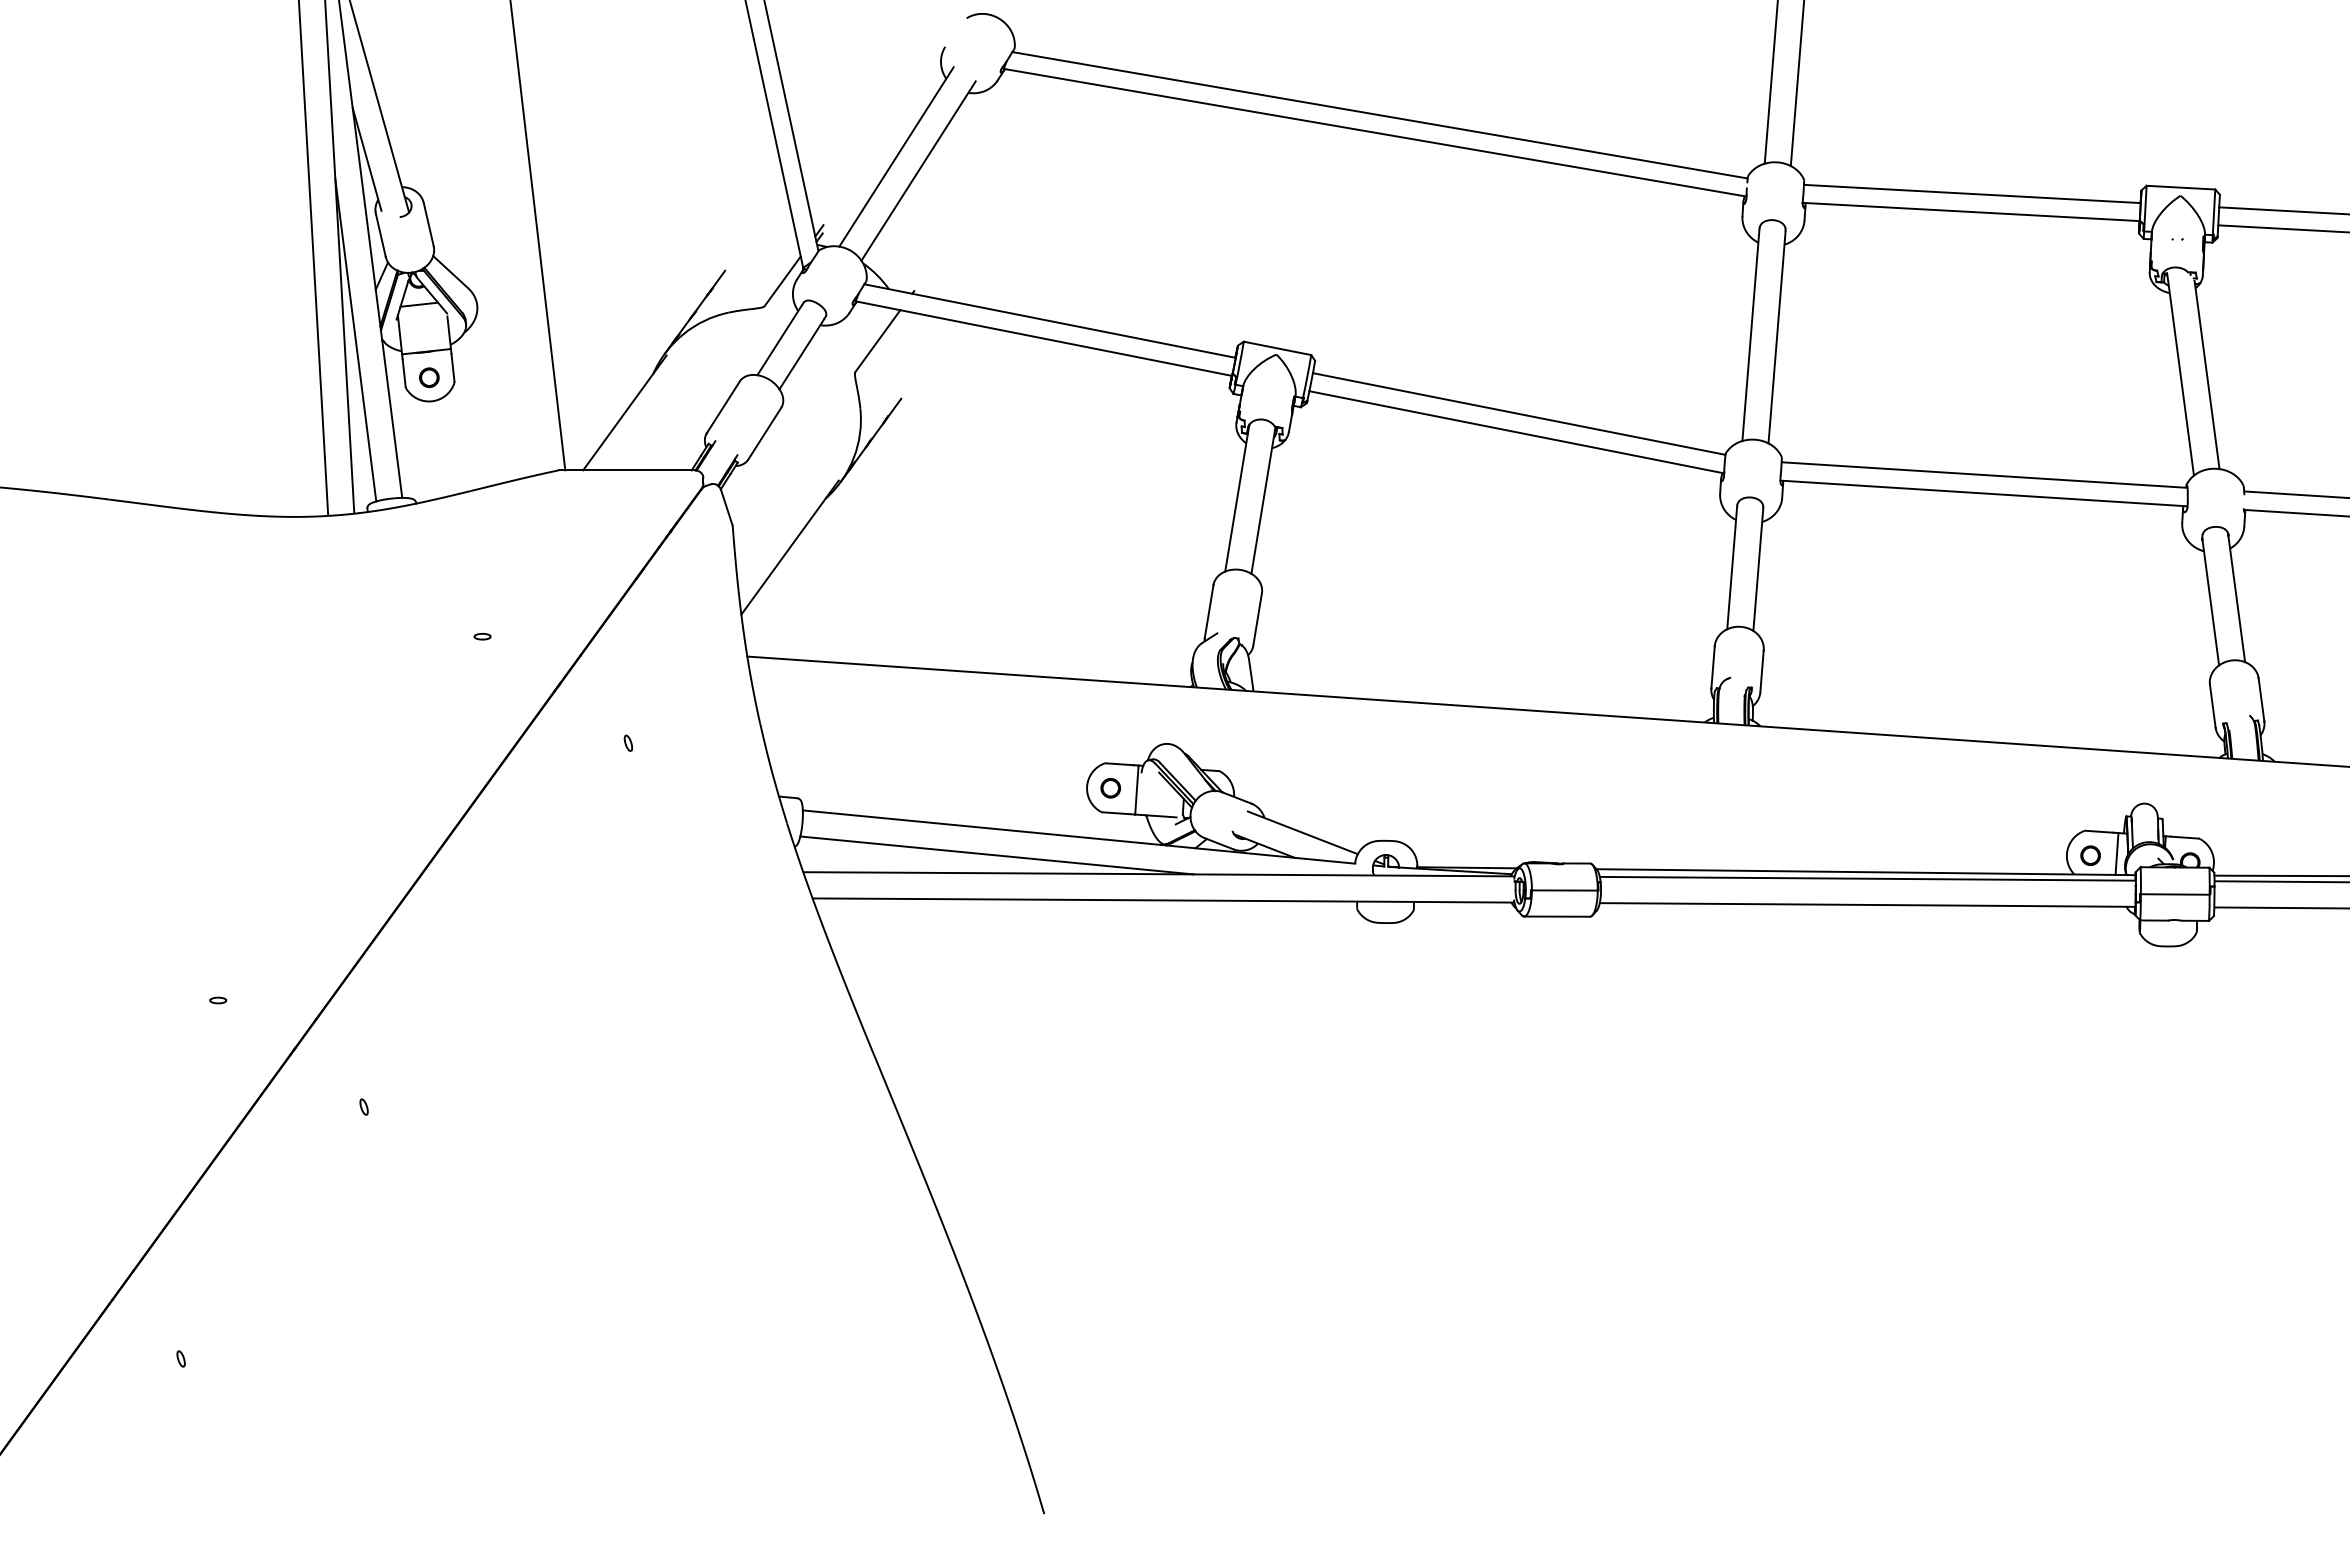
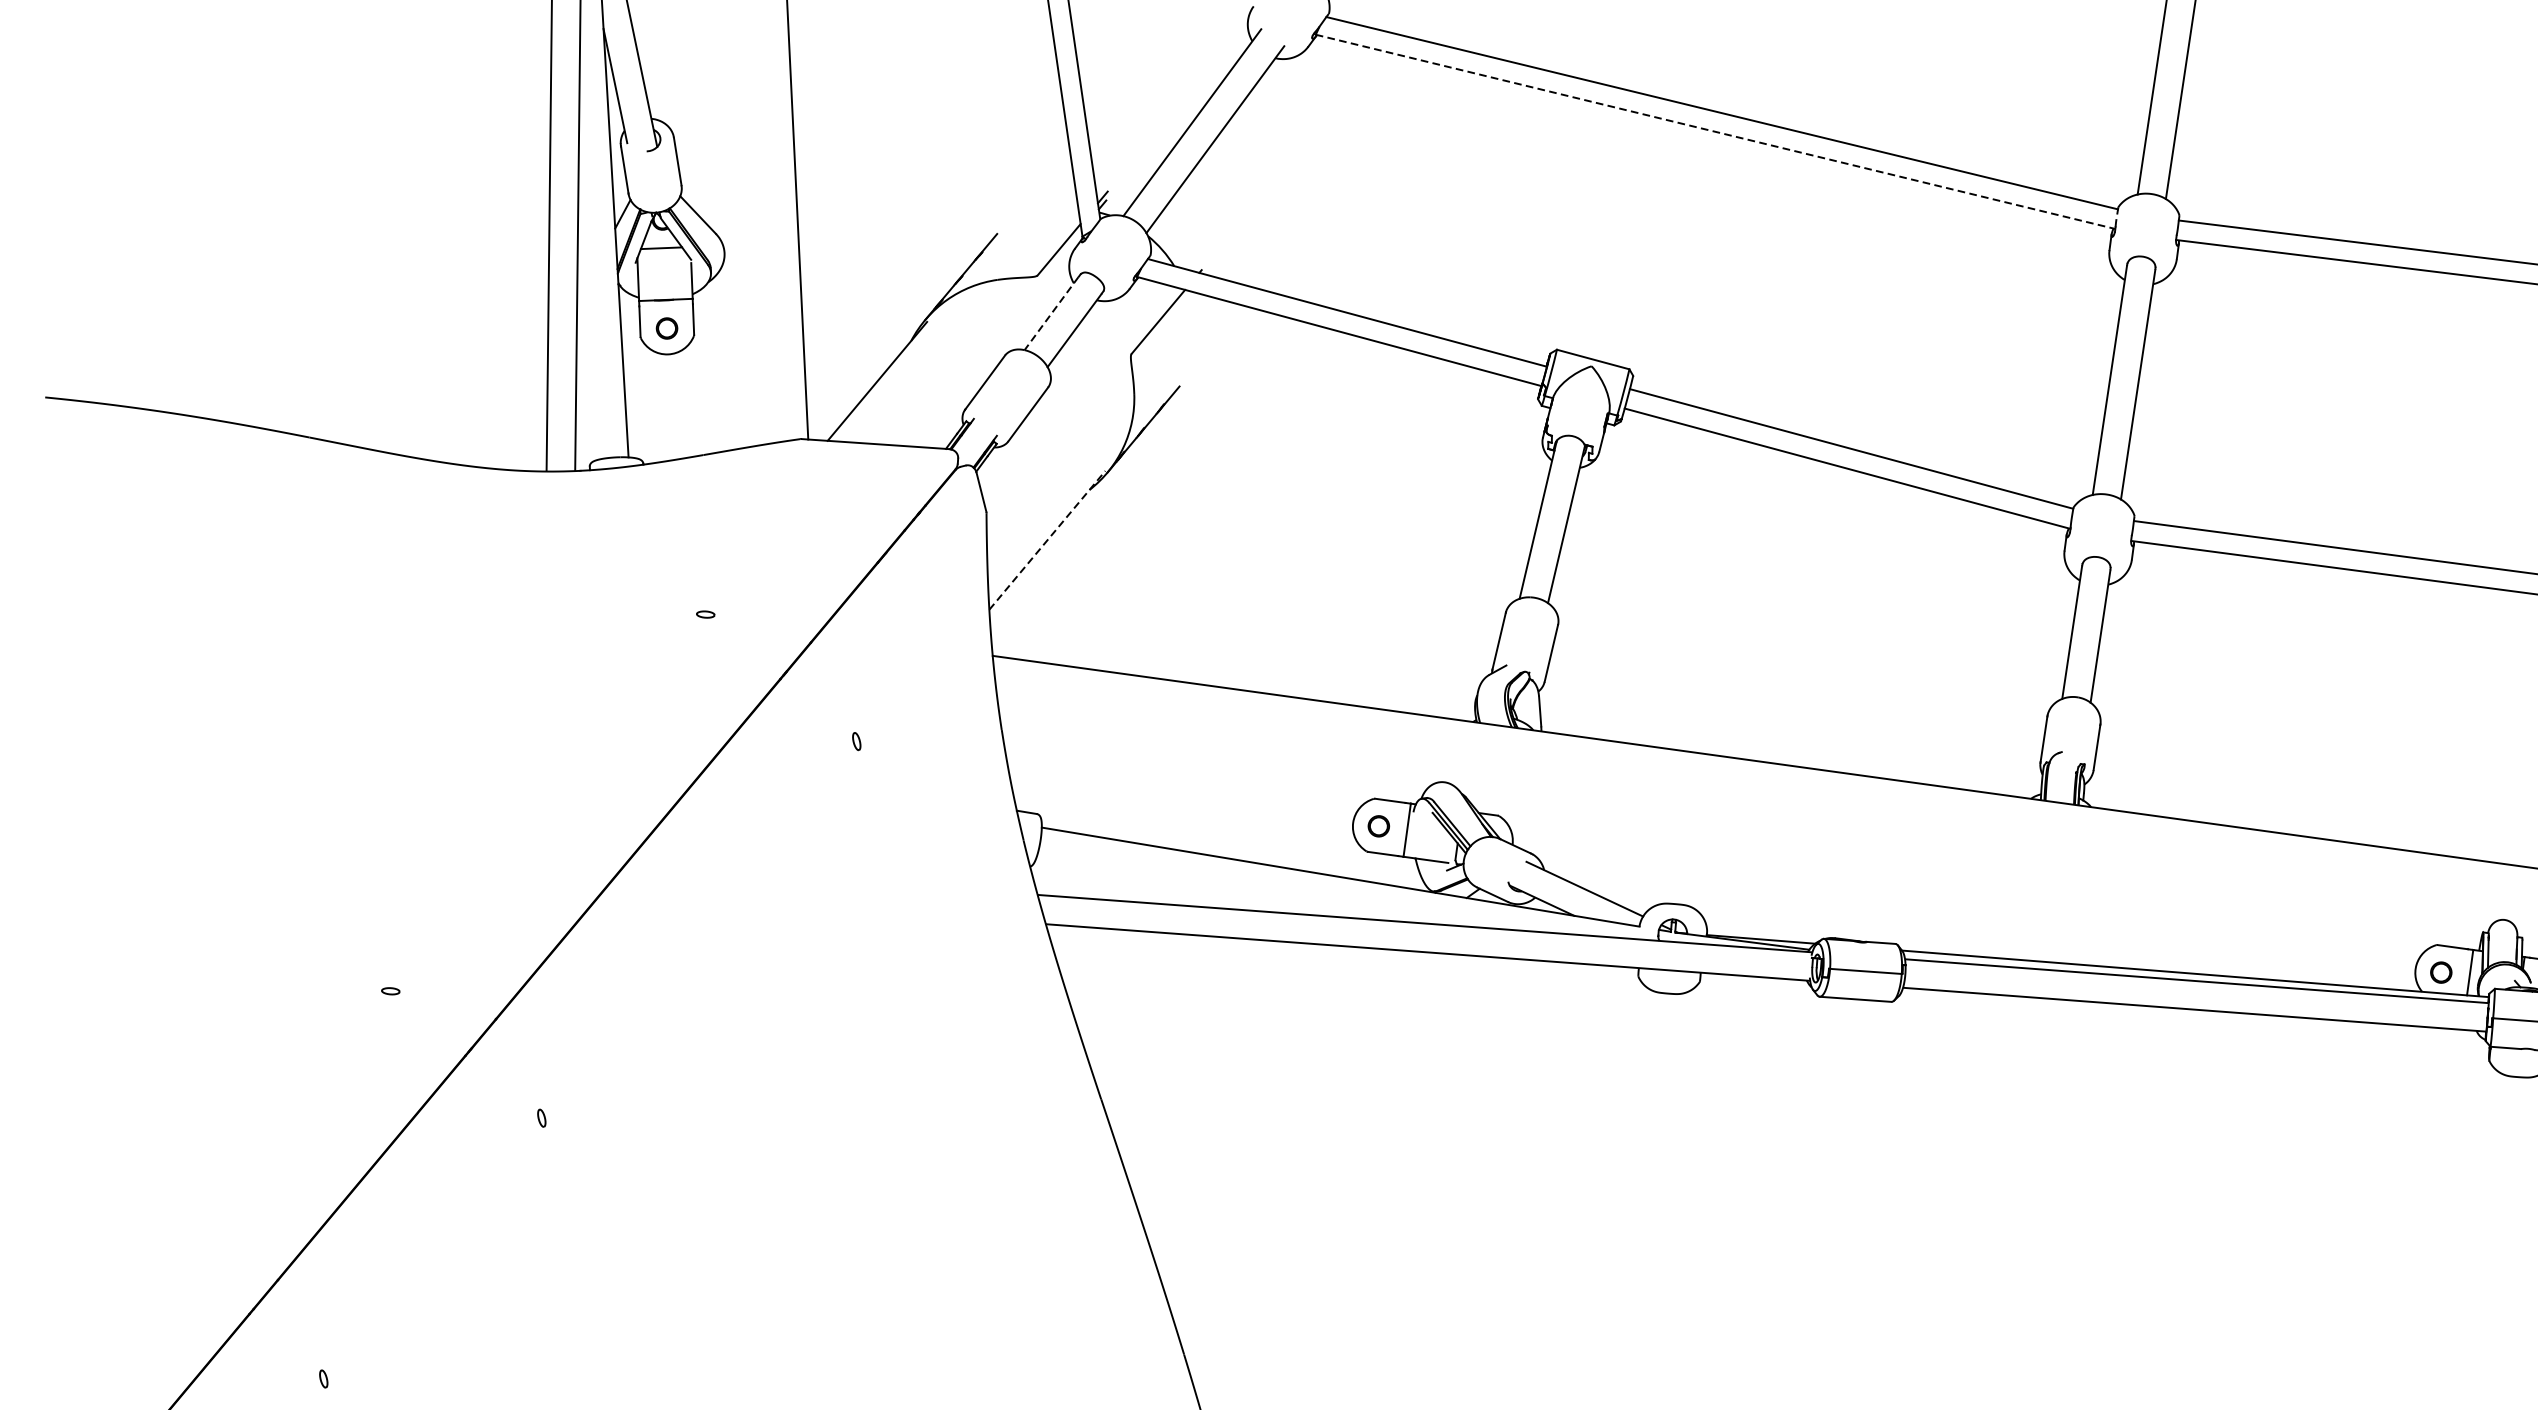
line: (1375, 132) -> (1715, 131), solid -> dashed
line: (355, 340) -> (589, 282), removed
line: (779, 340) -> (1051, 313), solid -> dashed
line: (790, 547) -> (1047, 540), solid -> dashed
line: (996, 855) -> (1249, 891), removed

